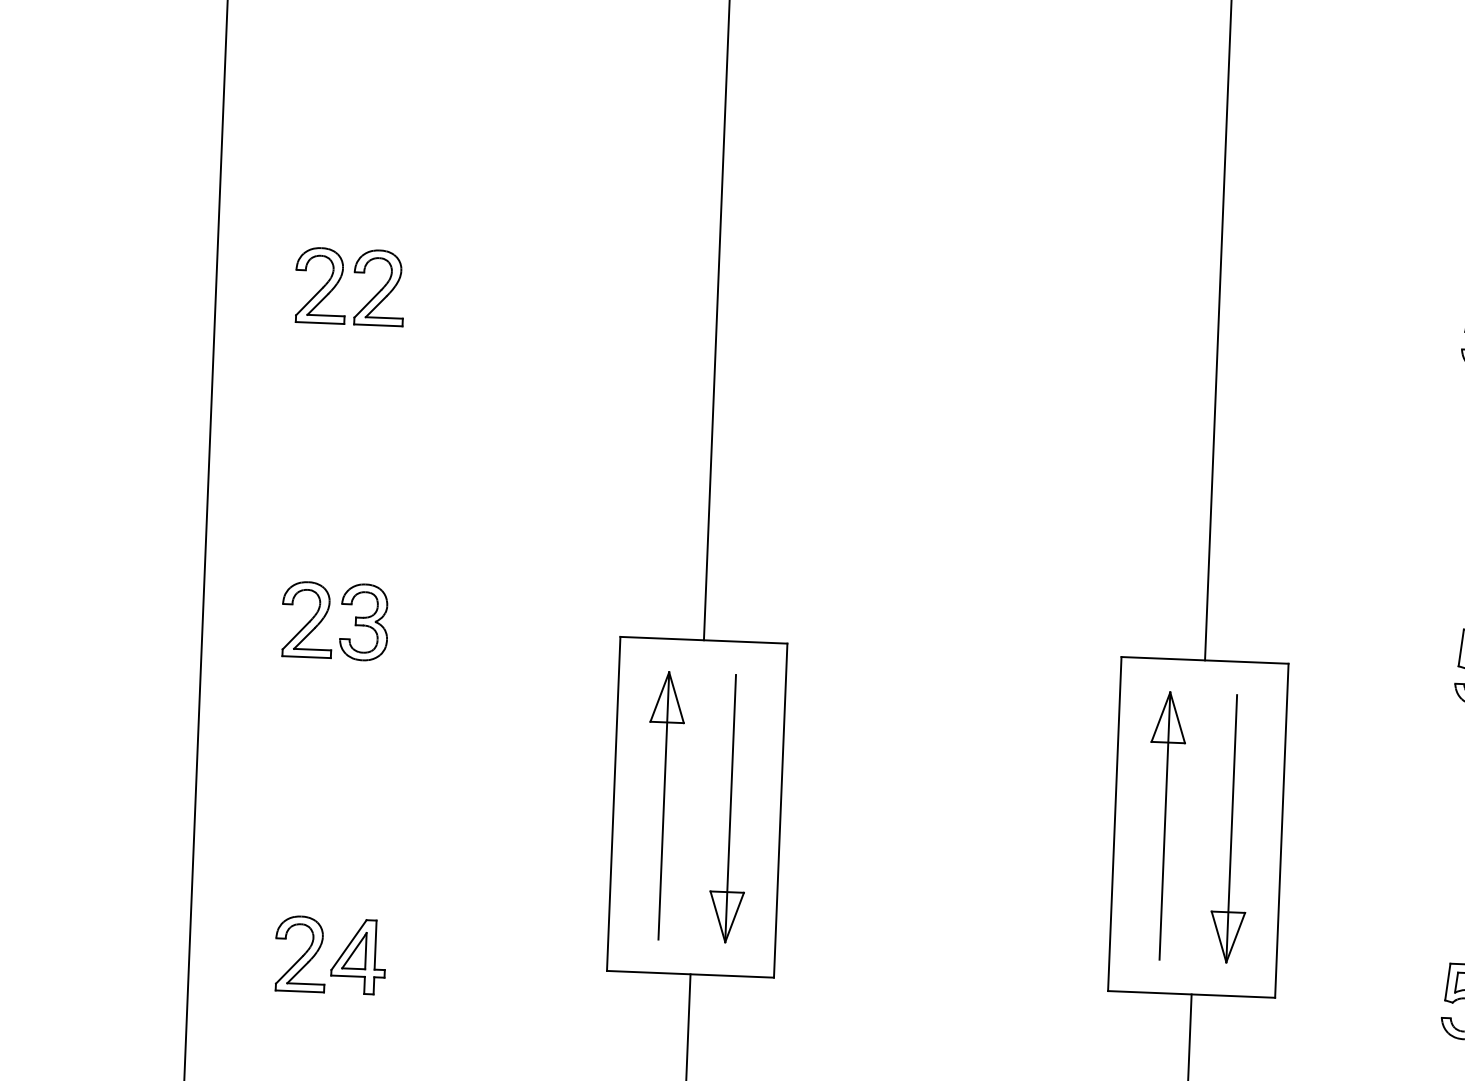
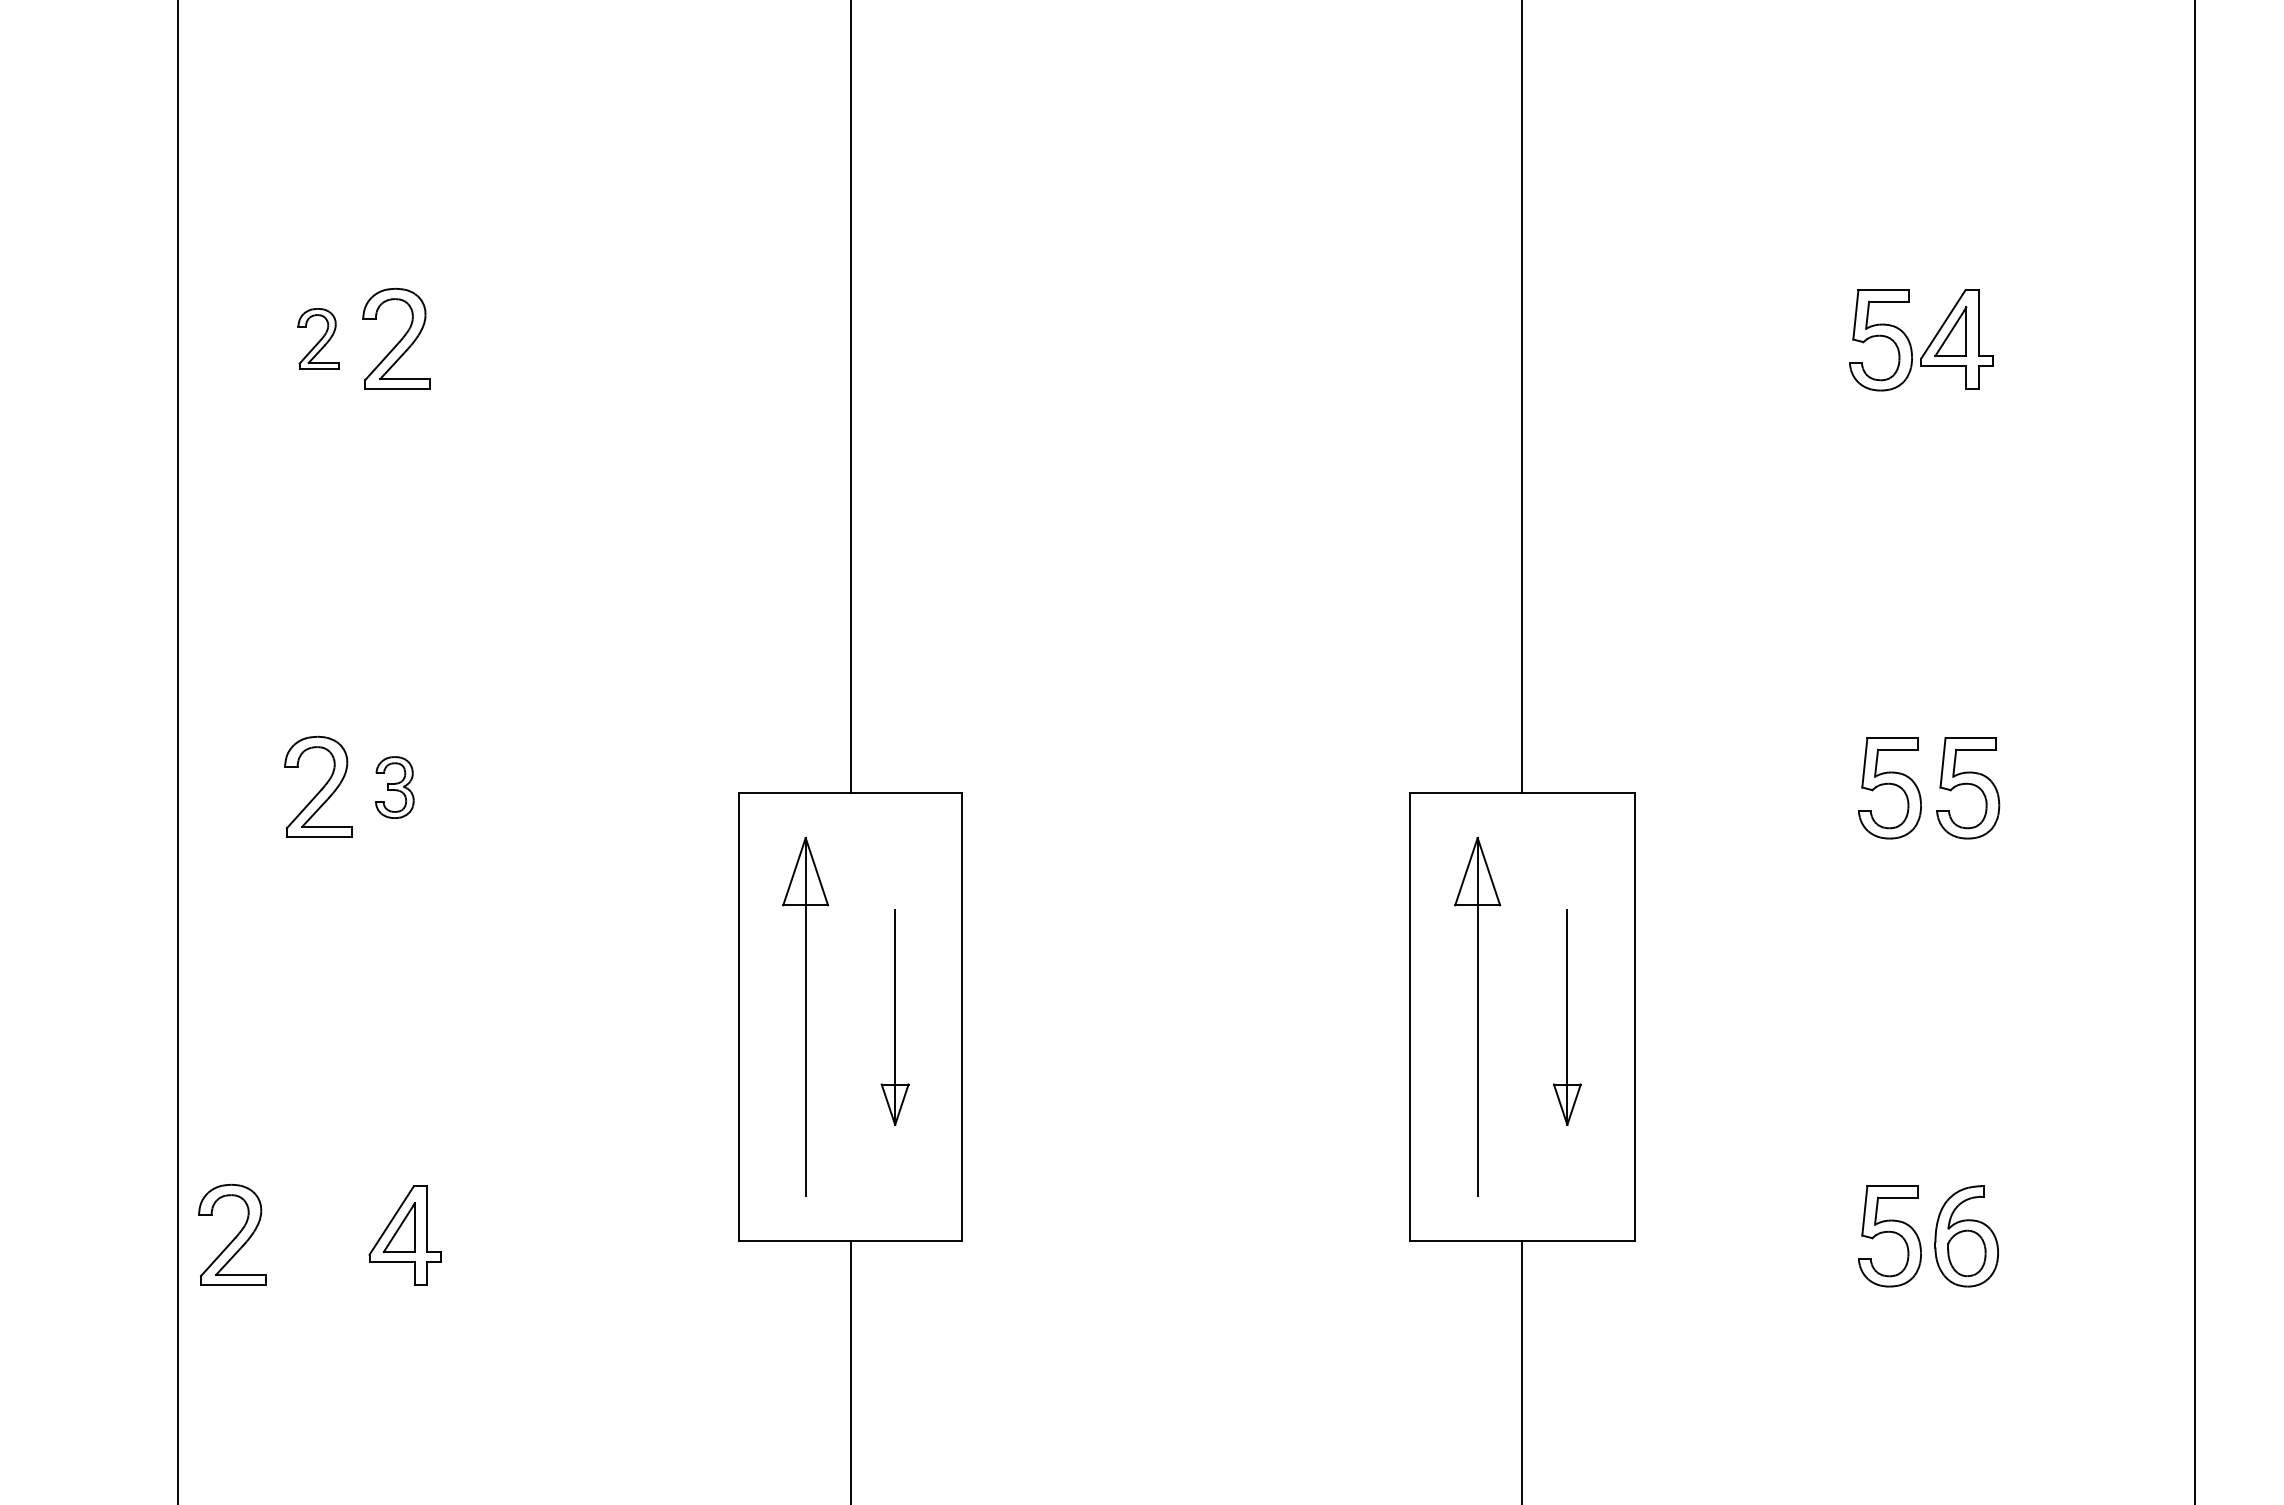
part: (320, 285) -> (318, 338), size x0.6
part: (364, 622) -> (394, 787), size x0.6
part: (730, 808) -> (894, 1017), size x0.6
part: (1231, 828) -> (1567, 1017), size x0.6
part: (300, 953) -> (232, 1234), moved

